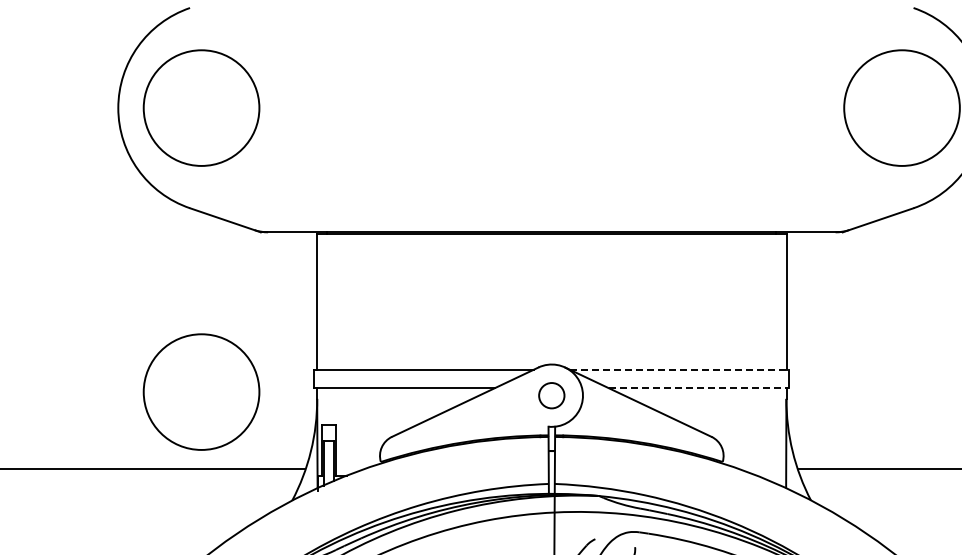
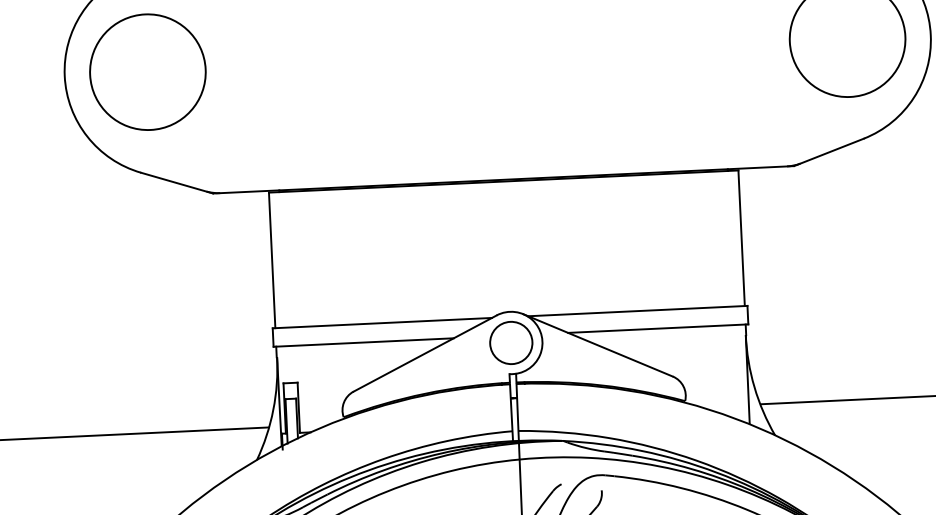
line: (679, 369) -> (637, 310), dashed -> solid
line: (699, 388) -> (658, 328), dashed -> solid
circle: (201, 391) -> (161, 355), removed
circle: (551, 395) -> (510, 342), size x1.67

